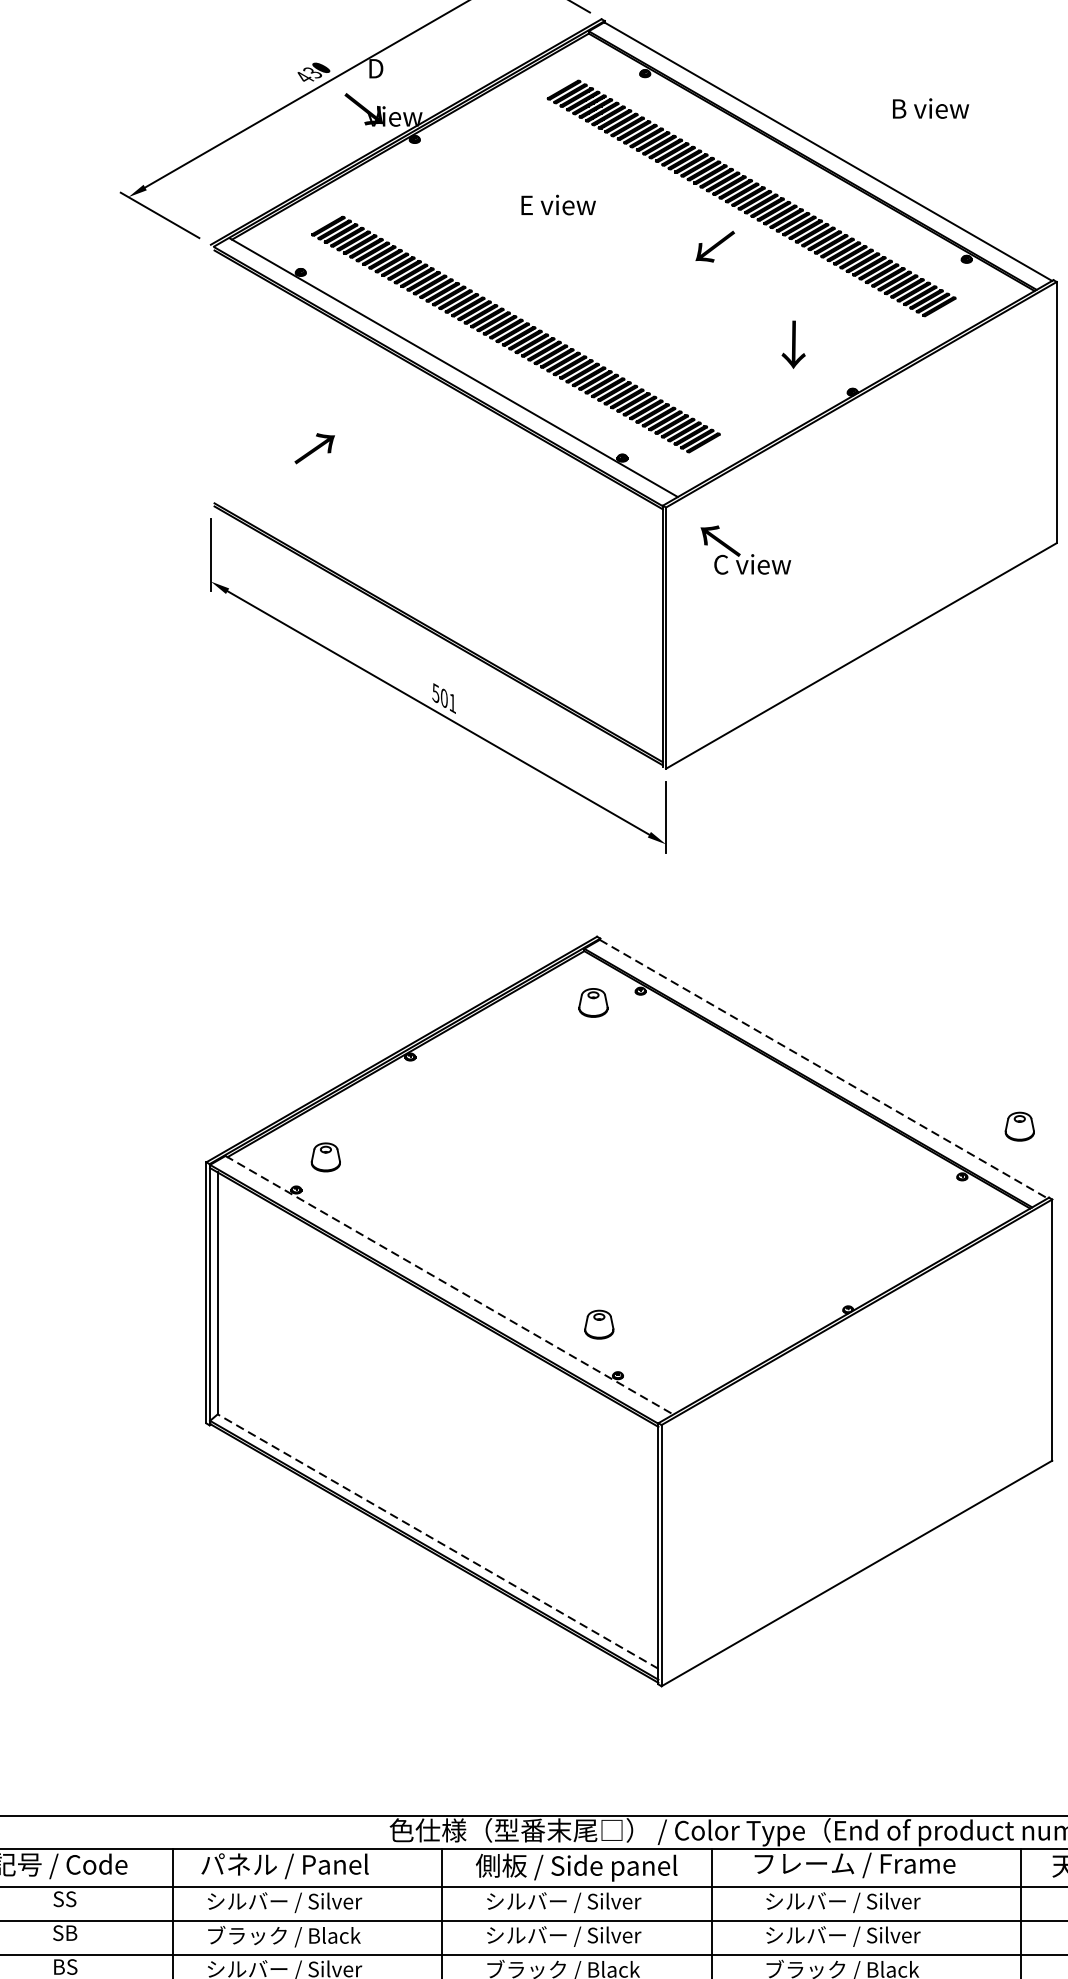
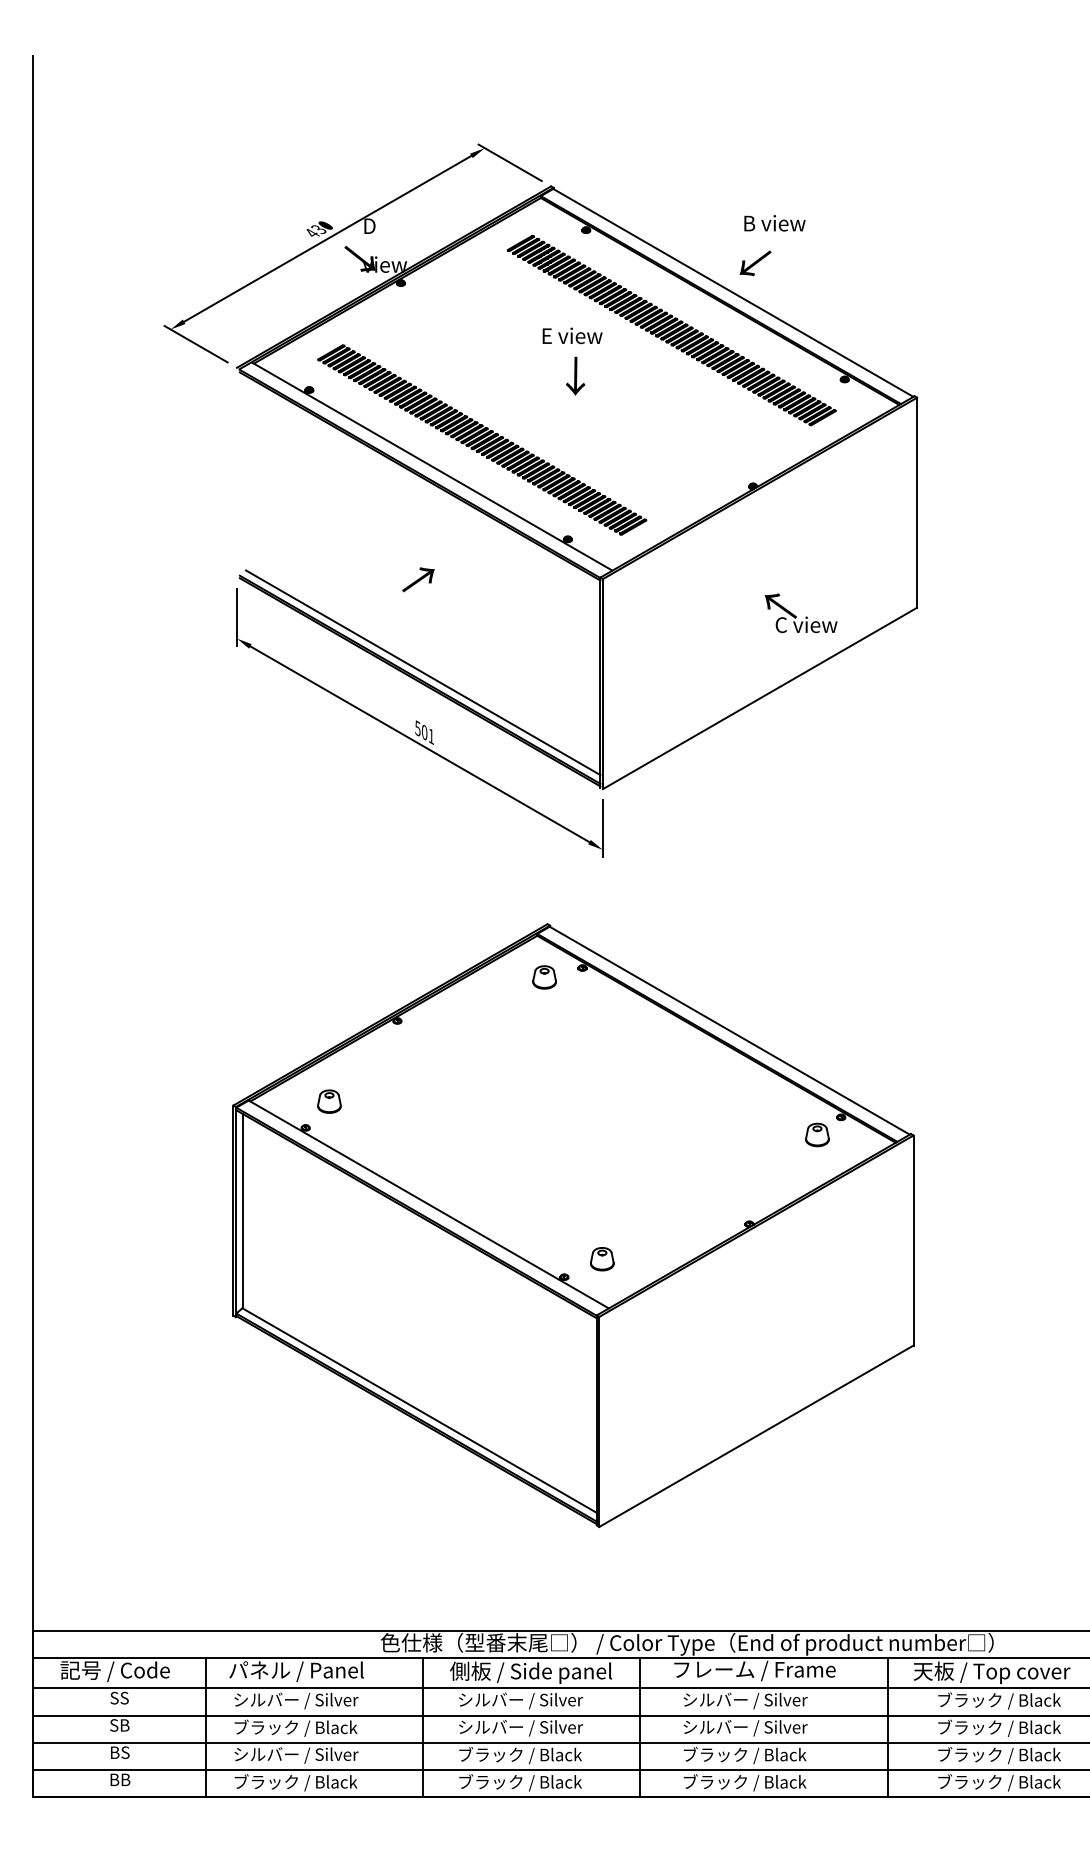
text: (930, 108) -> (774, 223), moved
text: (558, 204) -> (572, 335), moved
text: (715, 246) -> (755, 263), moved
text: (793, 343) -> (575, 375), moved
text: (314, 448) -> (418, 579), moved
text: (745, 550) -> (800, 613), moved
line: (442, 623) -> (423, 672), added
line: (823, 1068) -> (729, 1030), dashed -> solid
part: (1019, 1126) -> (817, 1134), moved
line: (449, 1285) -> (428, 1204), dashed -> solid
part: (599, 1325) -> (602, 1259), moved
line: (437, 1541) -> (419, 1410), dashed -> solid

